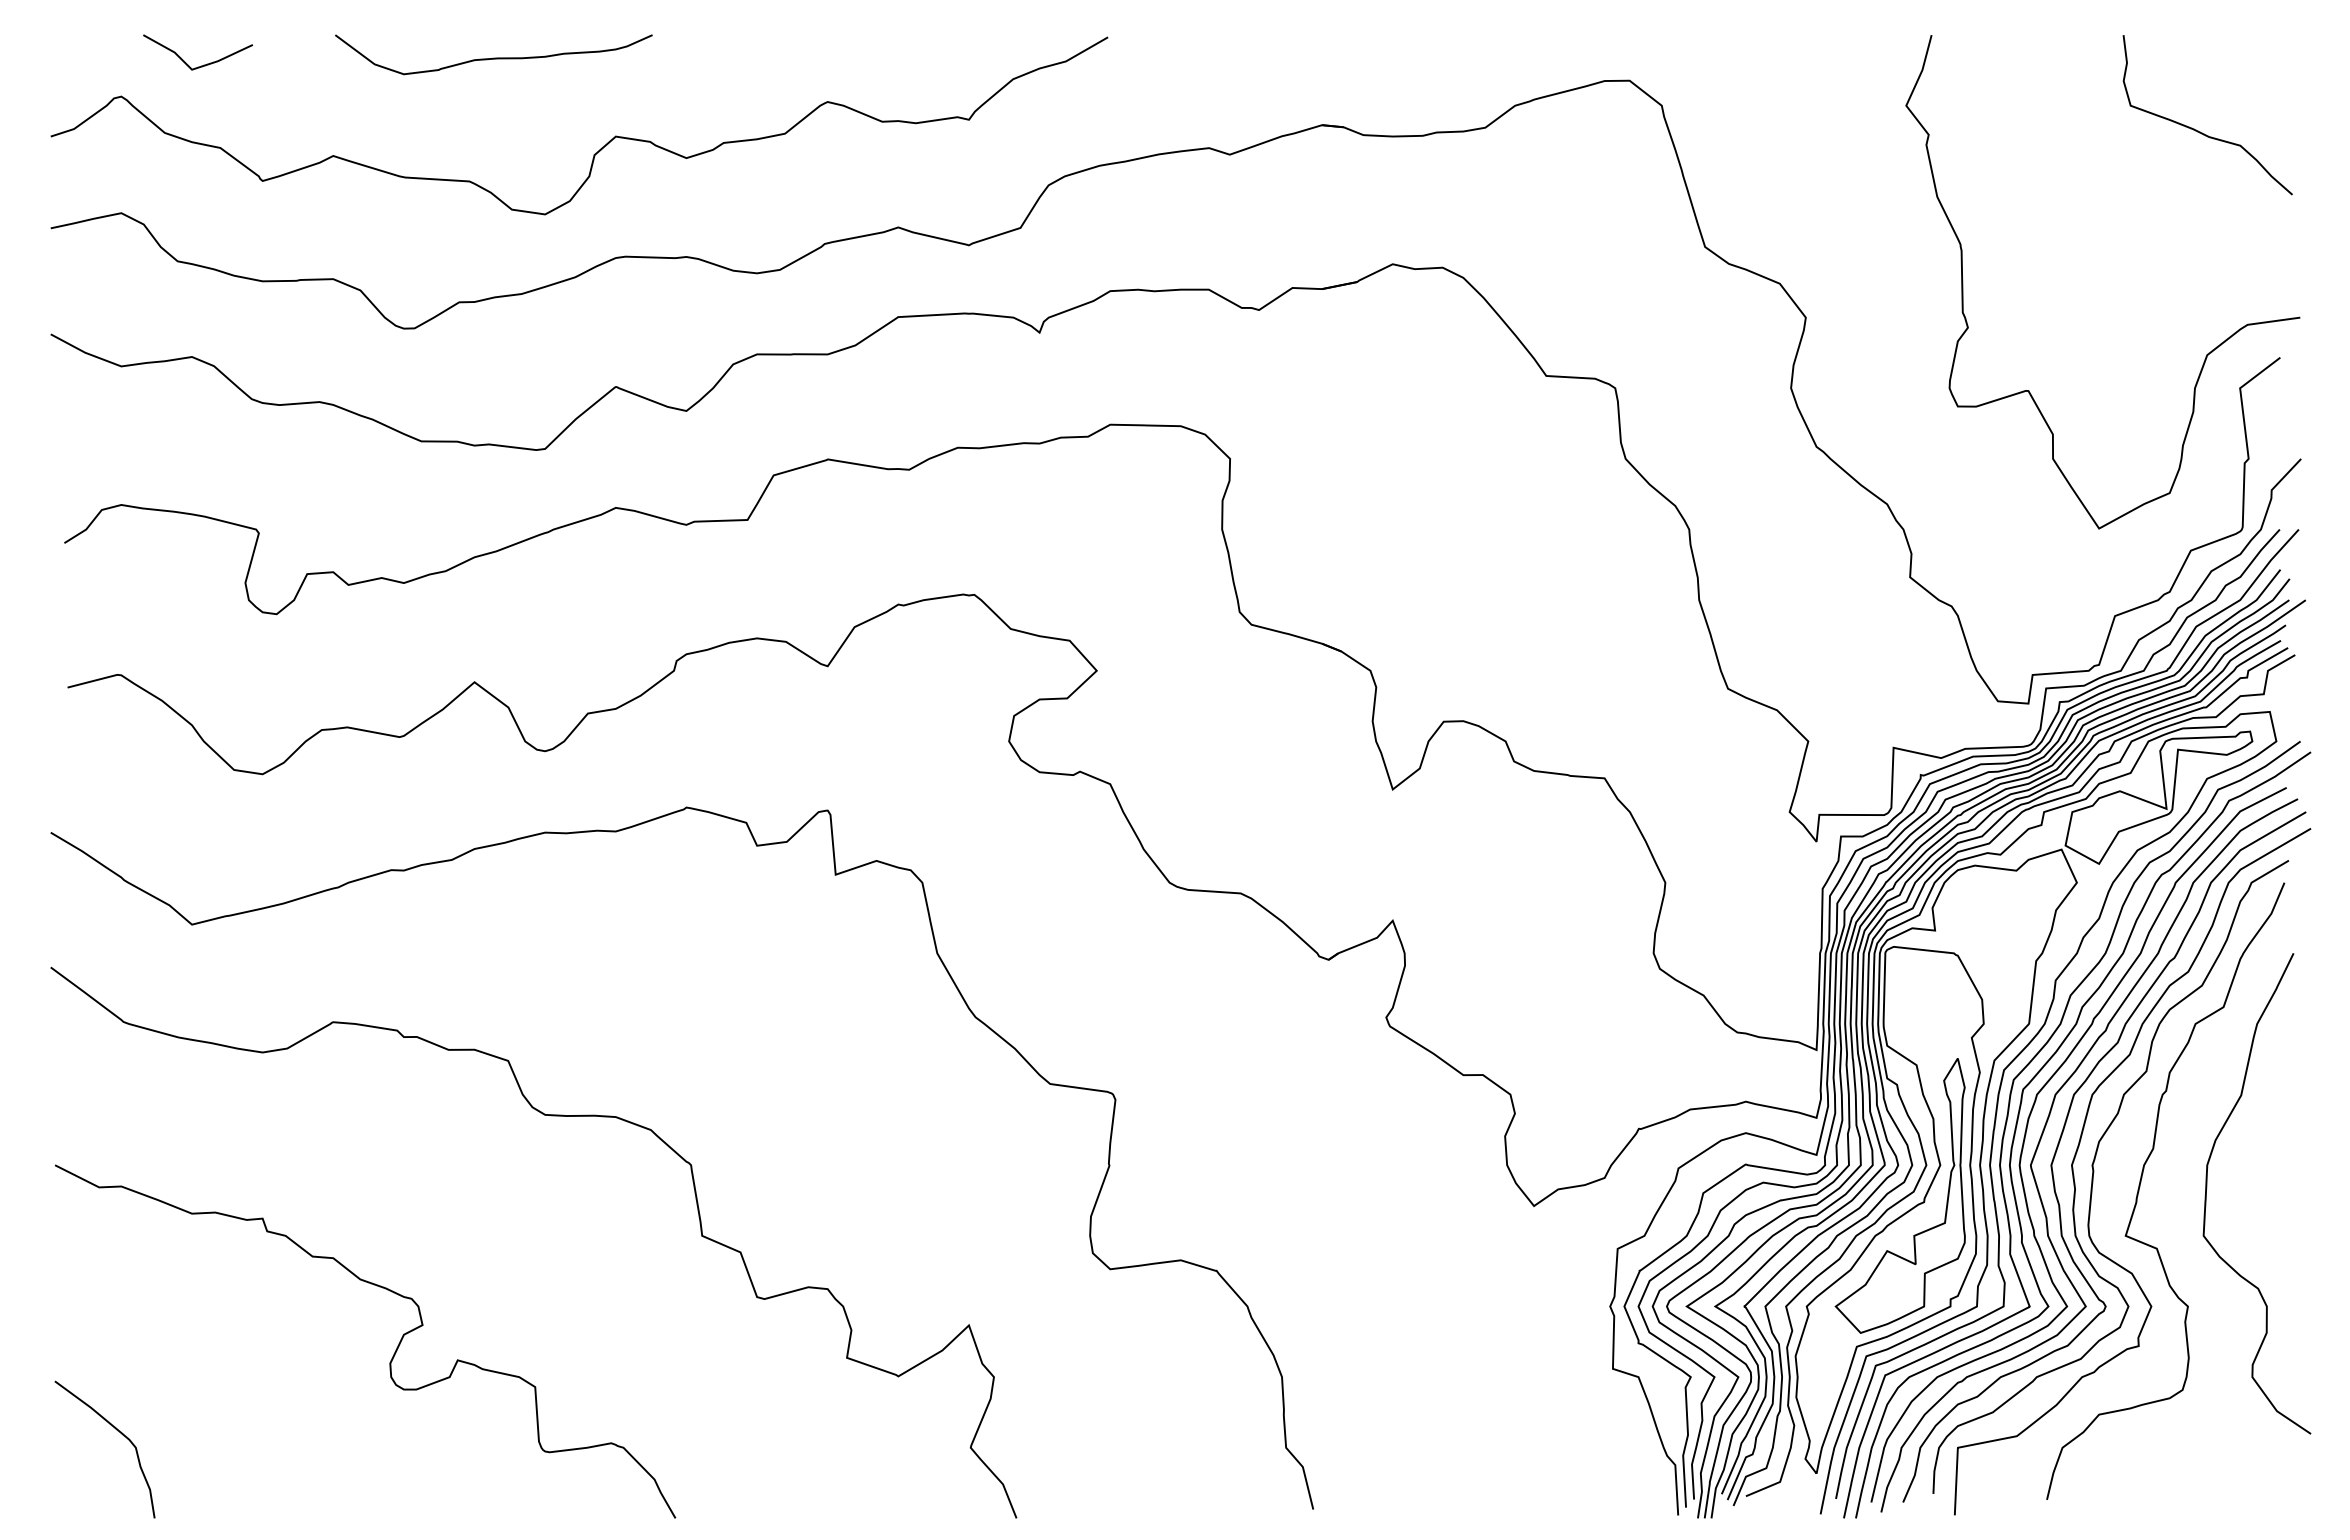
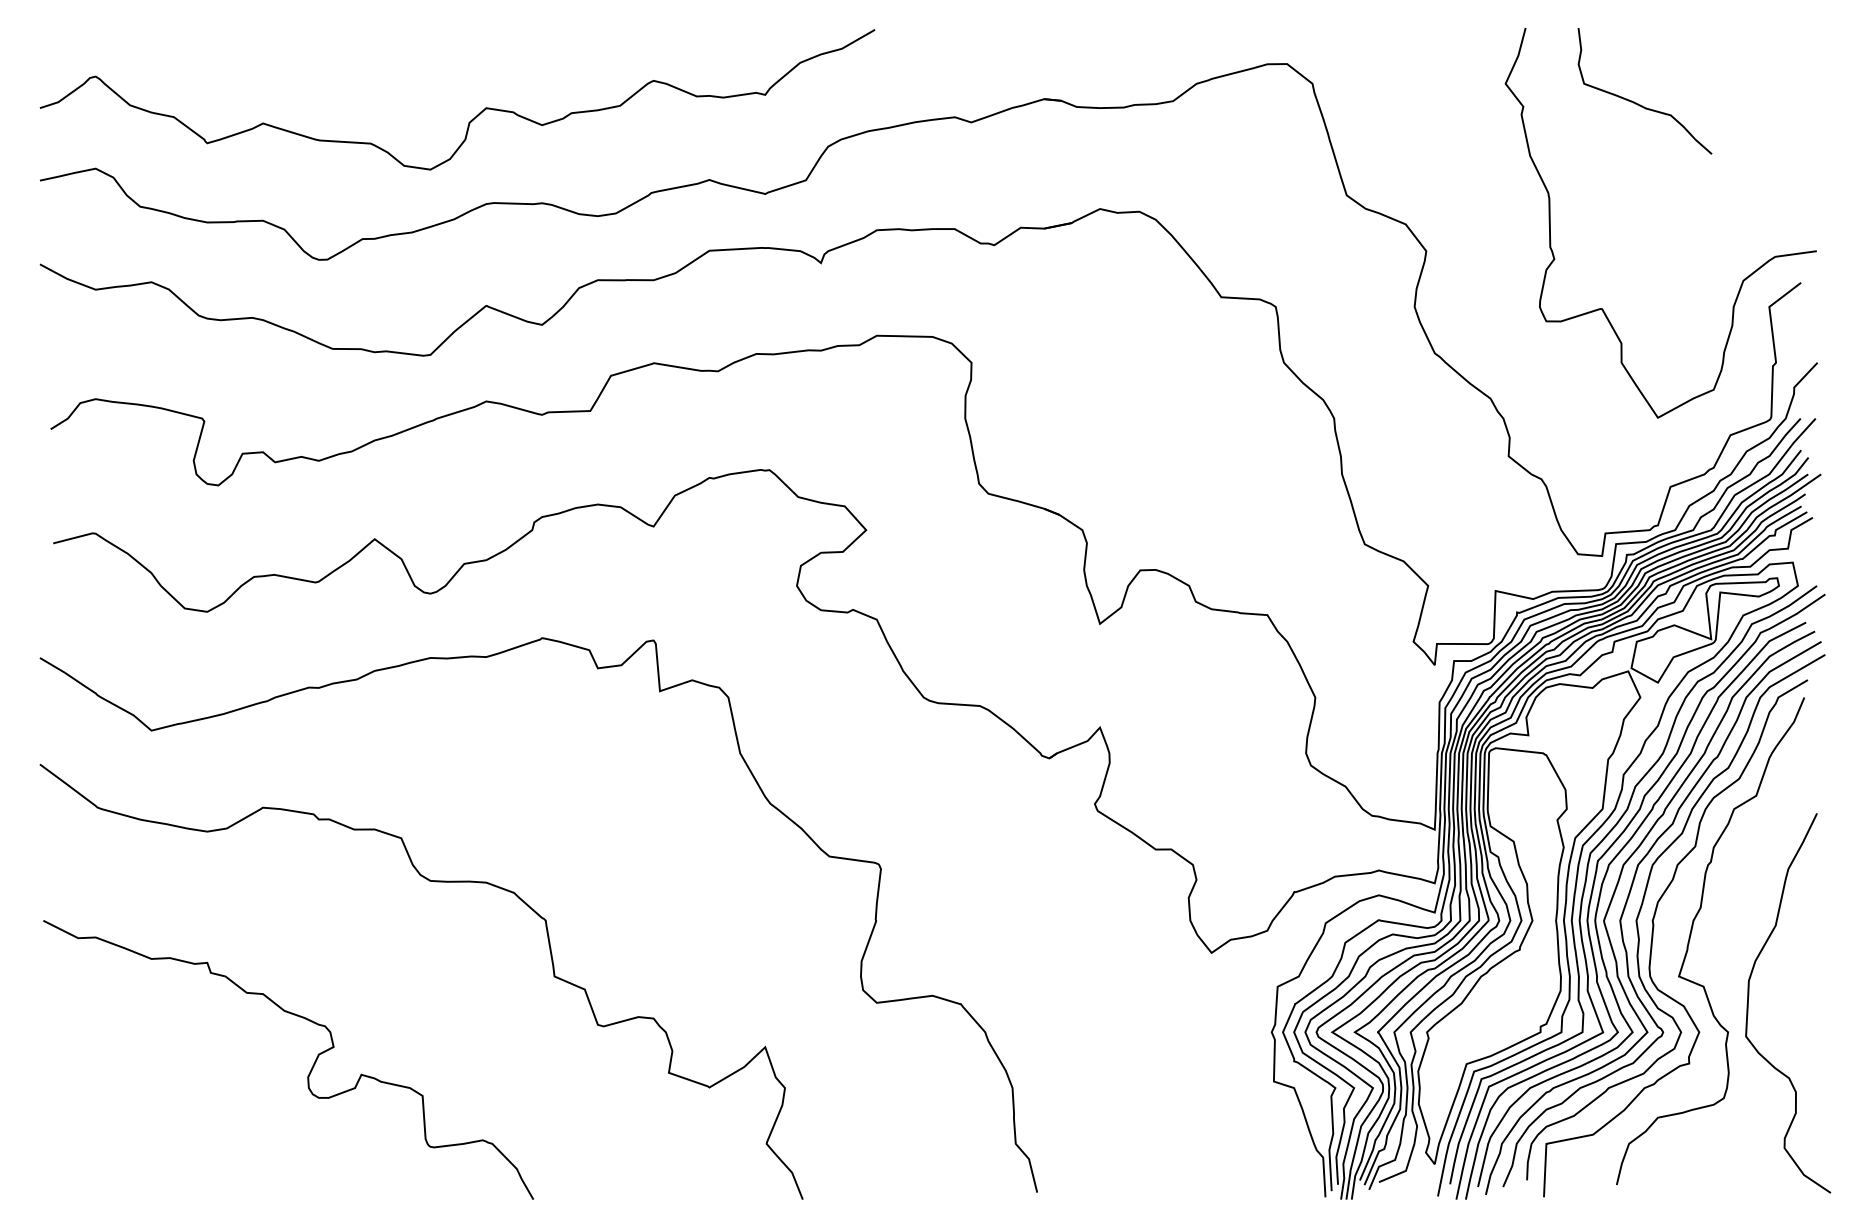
curve: (493, 57) -> (389, 45), removed
line: (201, 65) -> (159, 52), removed
curve: (2200, 131) -> (1639, 104), moved
curve: (2207, 1188) -> (1749, 999), moved
part: (1914, 1234) -> (1512, 975), removed
curve: (116, 1430) -> (91, 1130), removed

